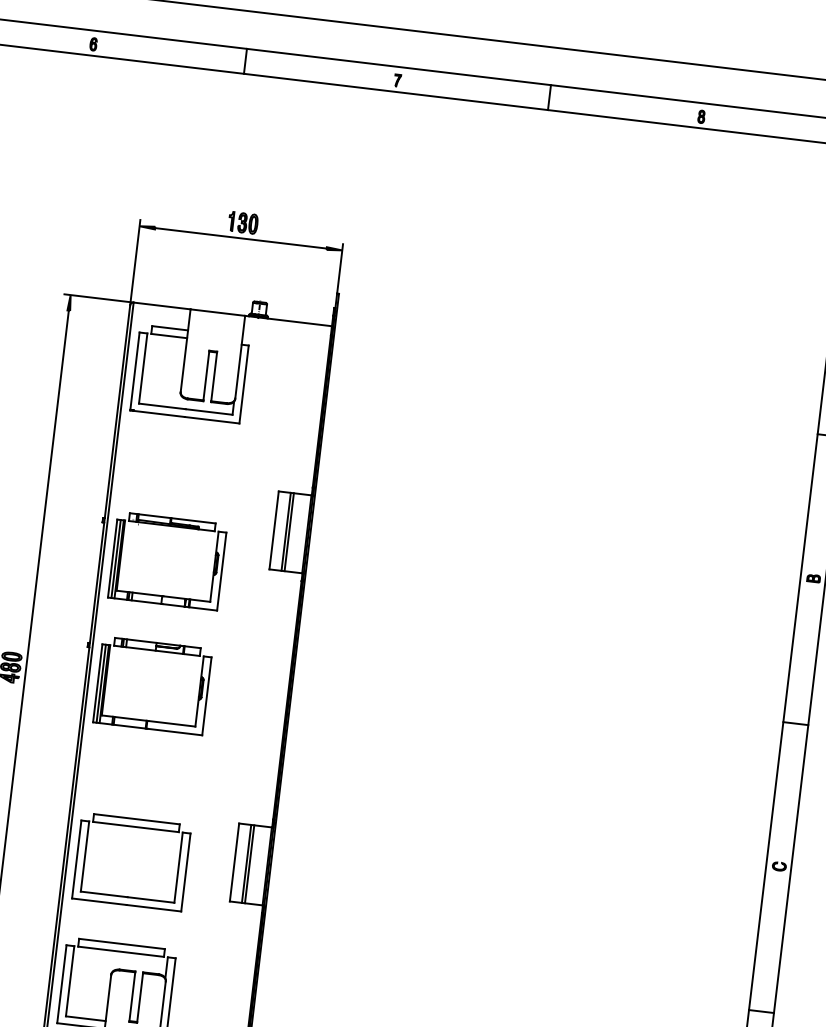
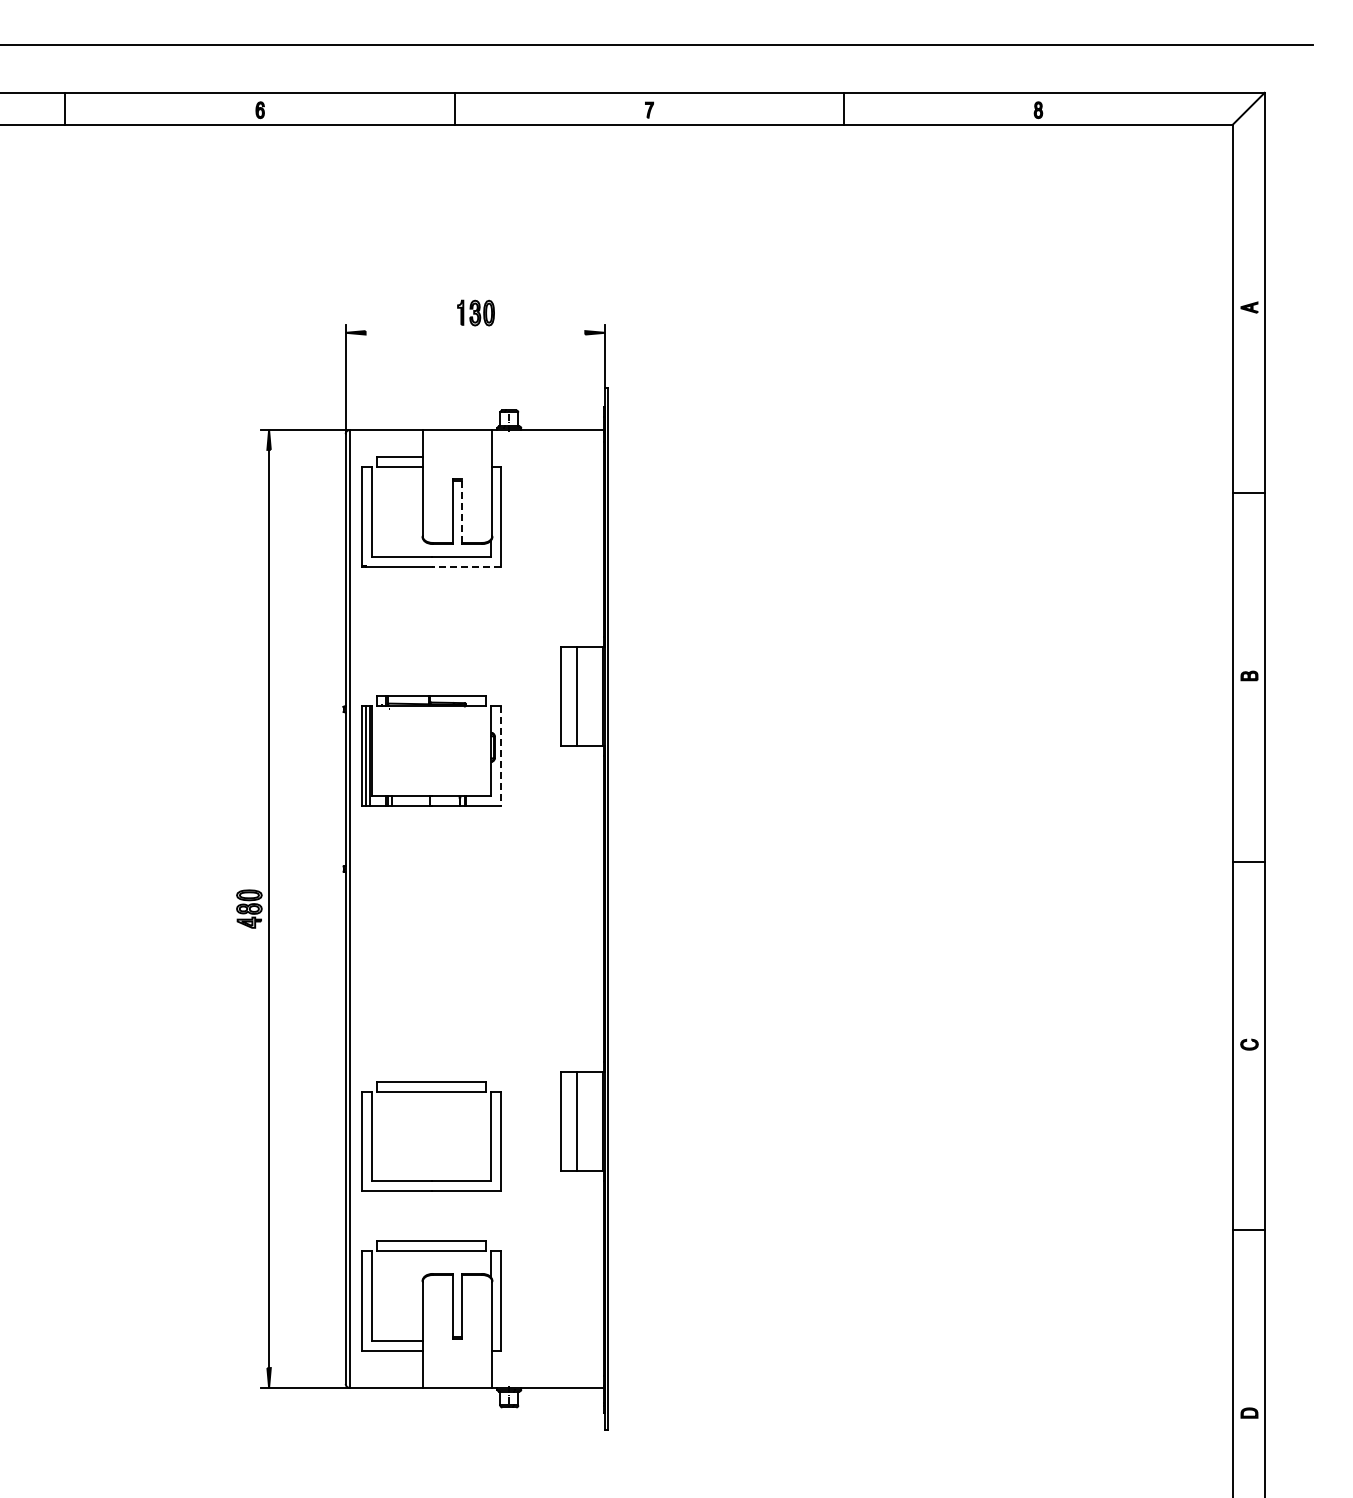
line: (241, 238) -> (475, 332), removed
line: (214, 376) -> (462, 511), solid -> dashed
line: (212, 420) -> (466, 566), solid -> dashed
line: (289, 532) -> (580, 696), removed
line: (221, 571) -> (501, 756), solid -> dashed
part: (156, 651) -> (431, 866), removed
line: (249, 864) -> (580, 1121), removed

